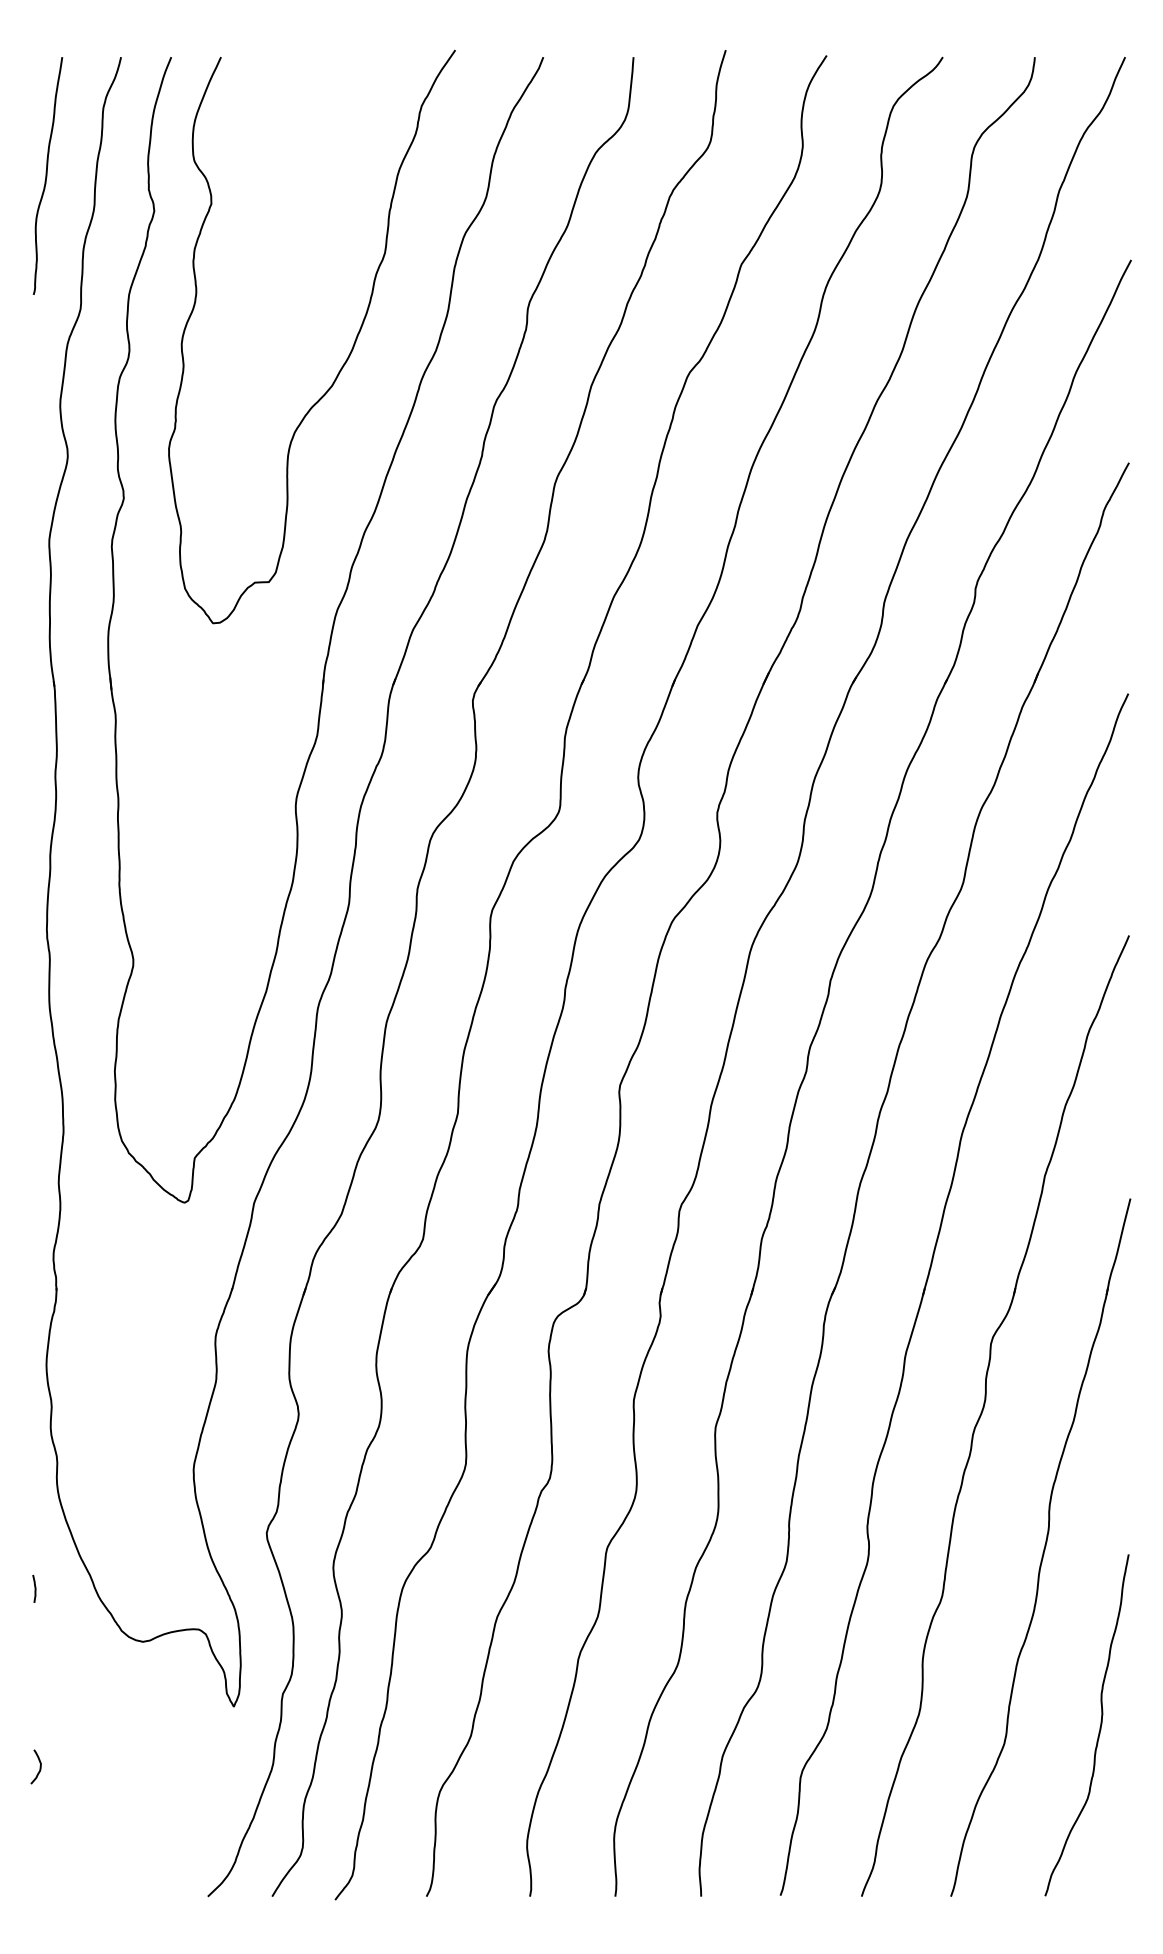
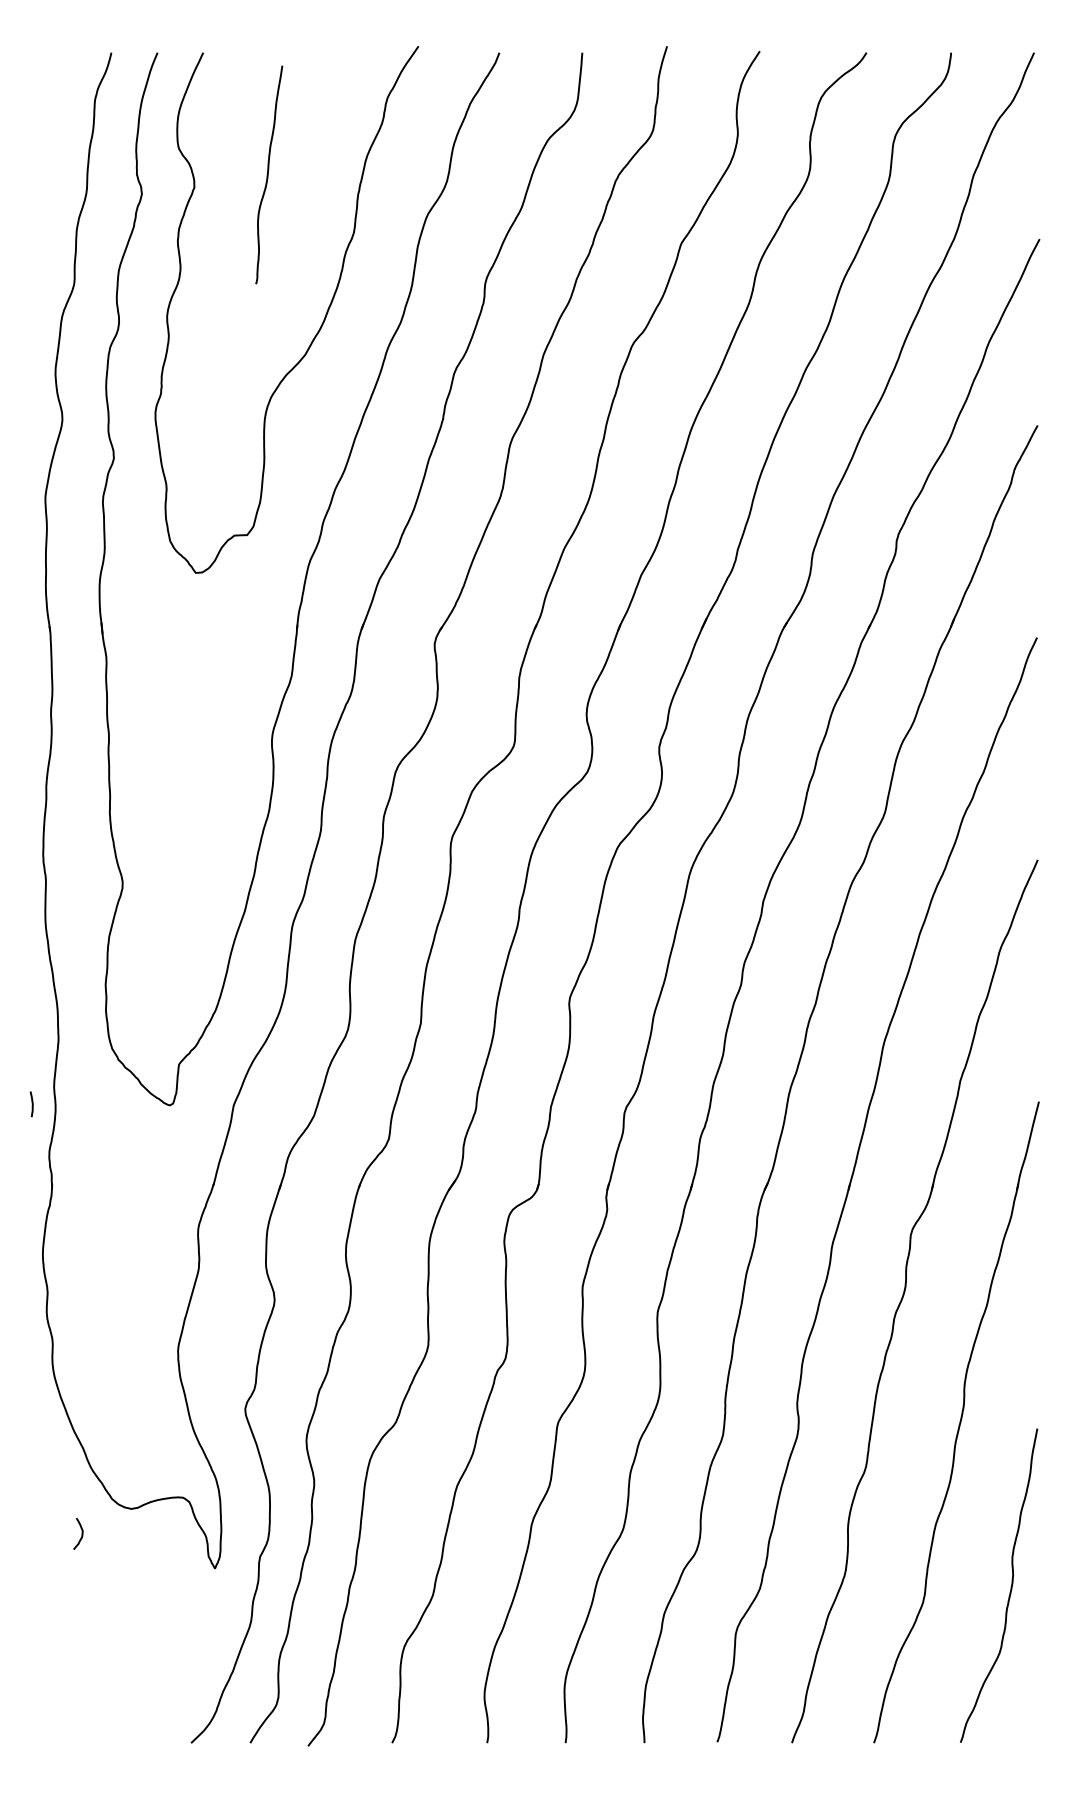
curve: (47, 175) -> (268, 174), moved
curve: (34, 1588) -> (31, 1103), moved
curve: (39, 1766) -> (81, 1533), moved

